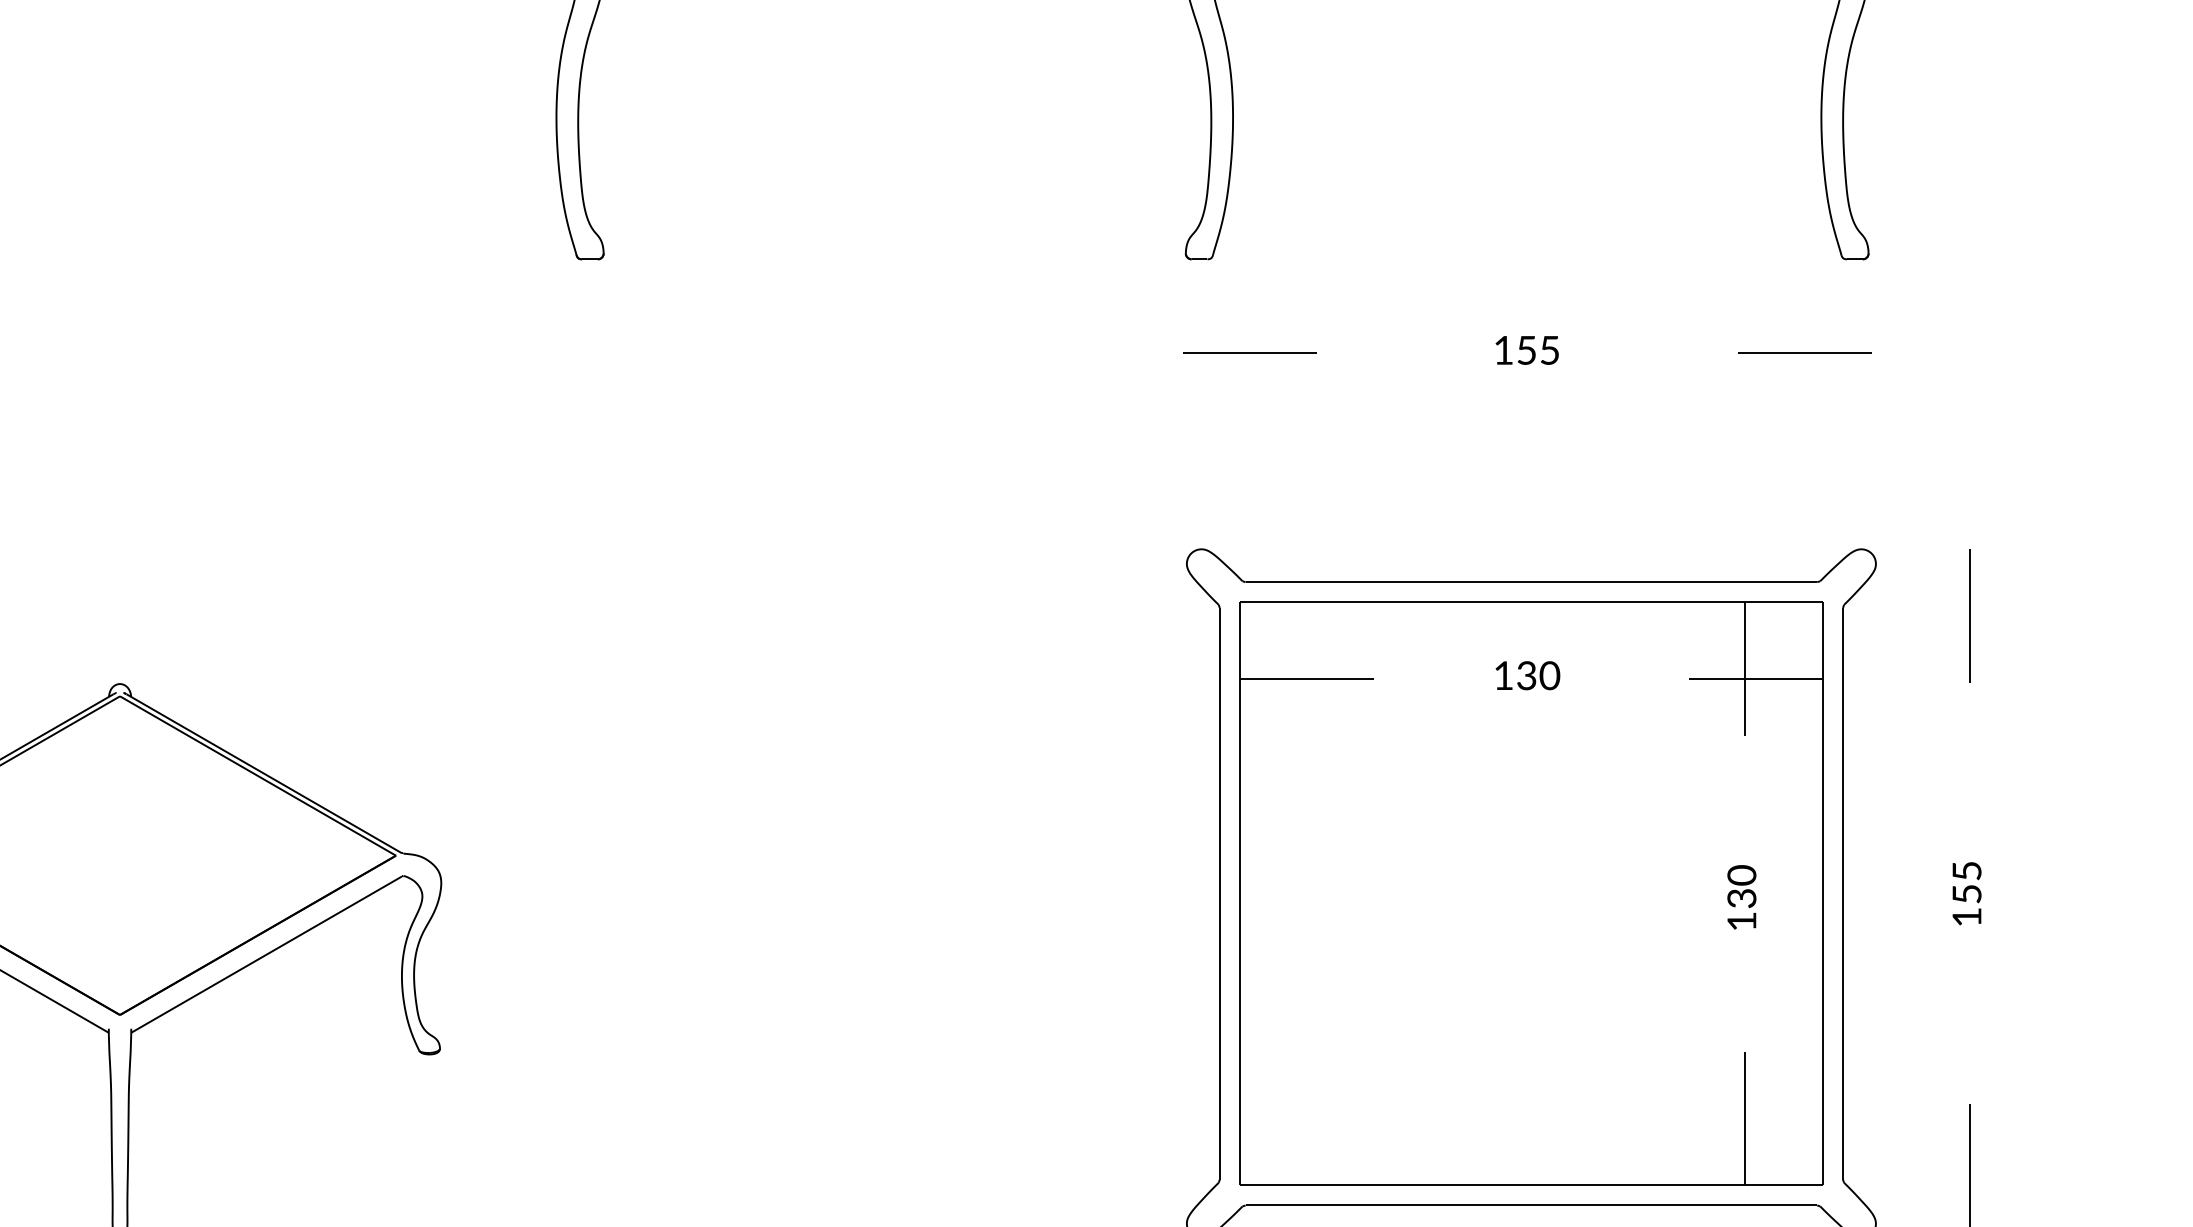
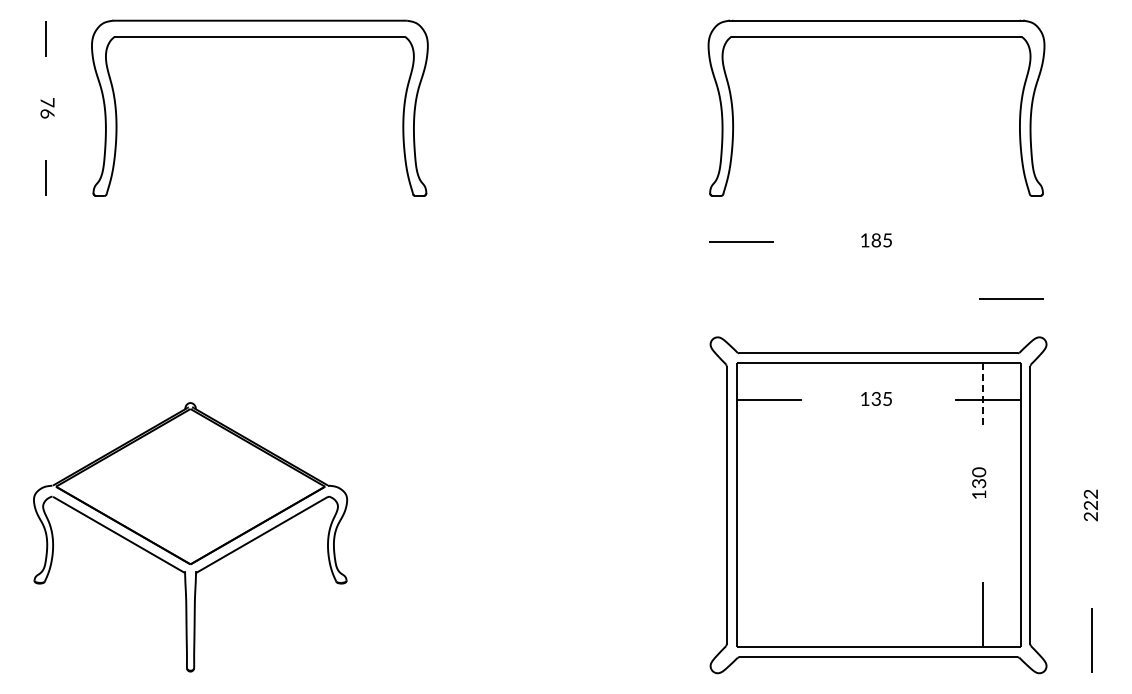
text: (1525, 350) -> (875, 240), 155 -> 185
line: (1804, 352) -> (1011, 298), moved
line: (1968, 615) -> (1091, 369), removed
line: (1744, 668) -> (982, 395), solid -> dashed
text: (1549, 674) -> (887, 398), 130 -> 135
text: (1966, 894) -> (1090, 505), 155 -> 222
text: (1742, 896) -> (979, 482), moved

